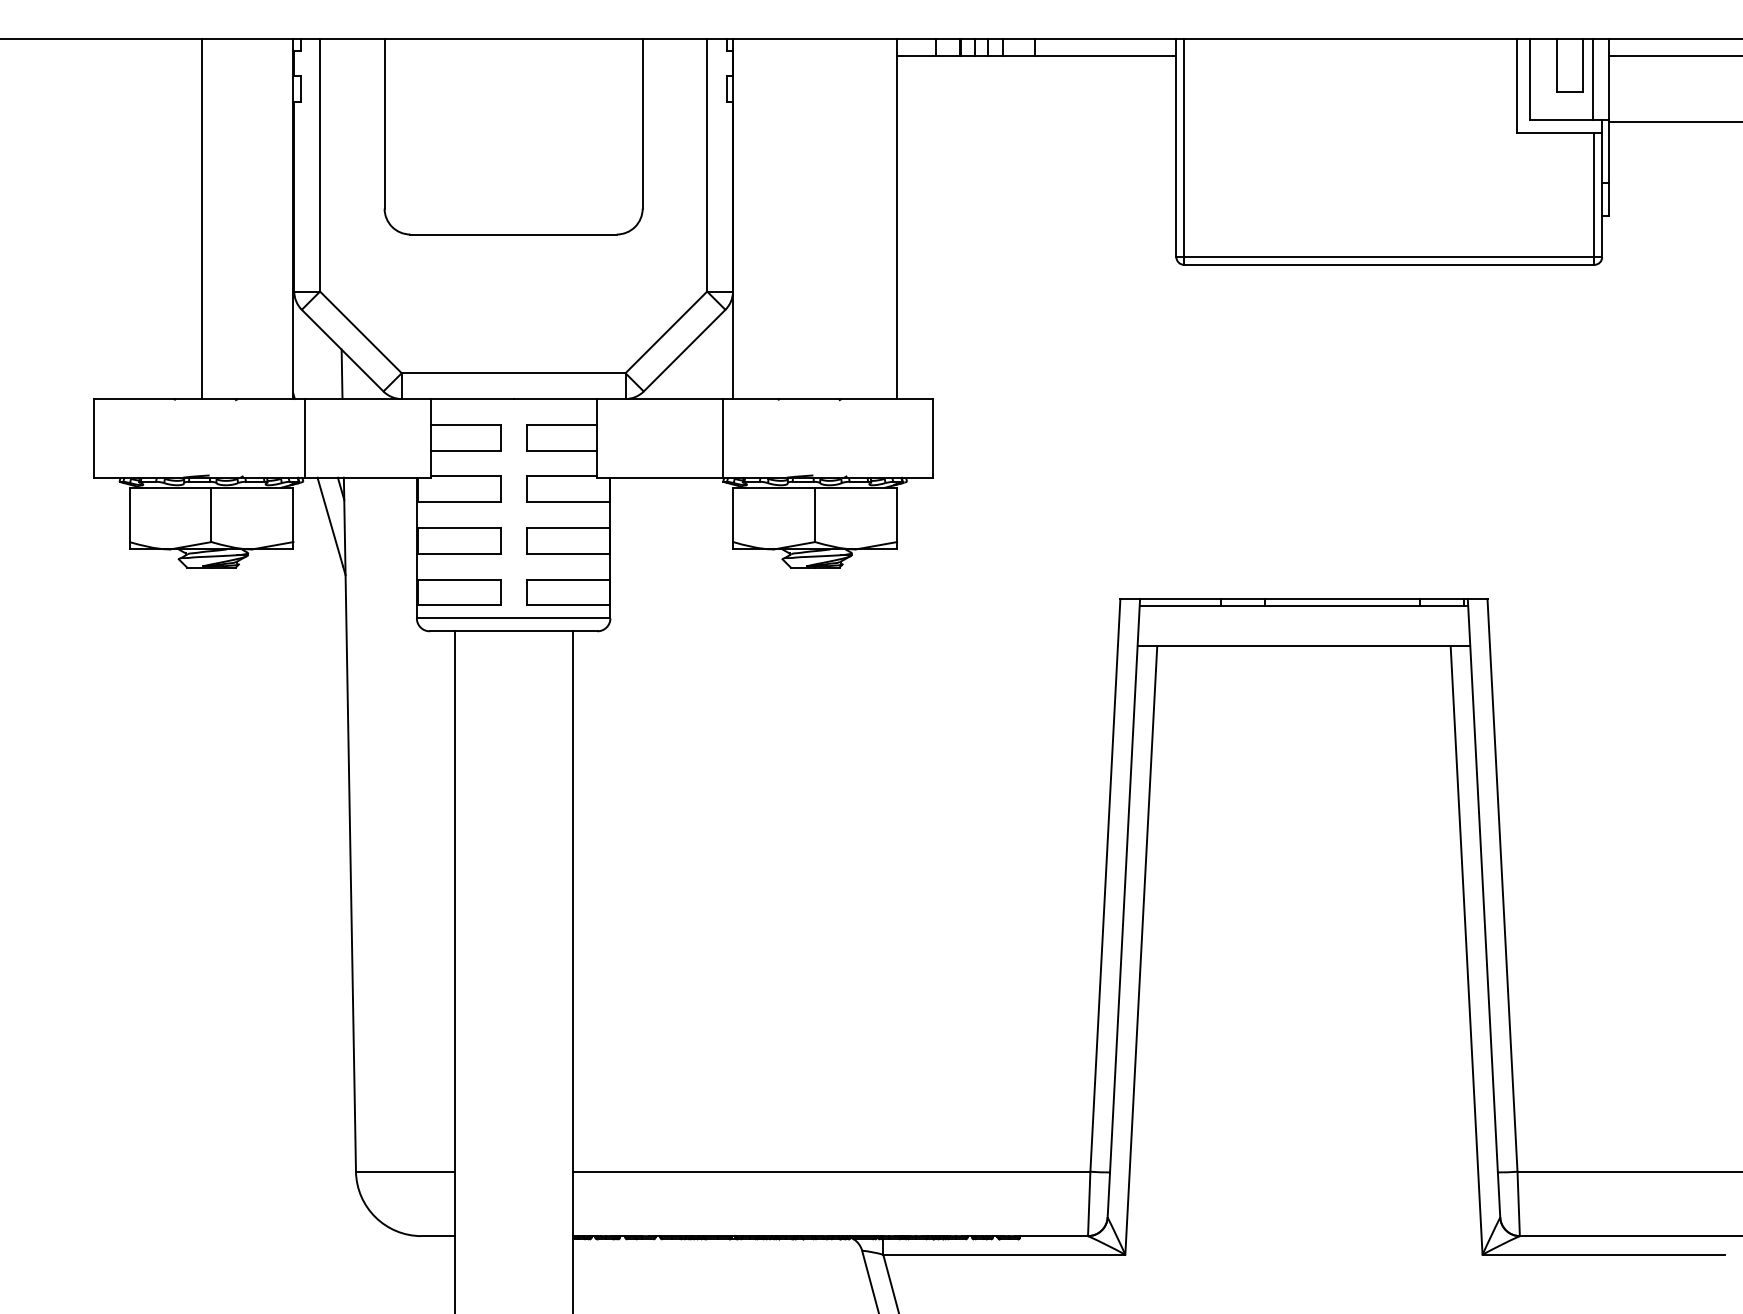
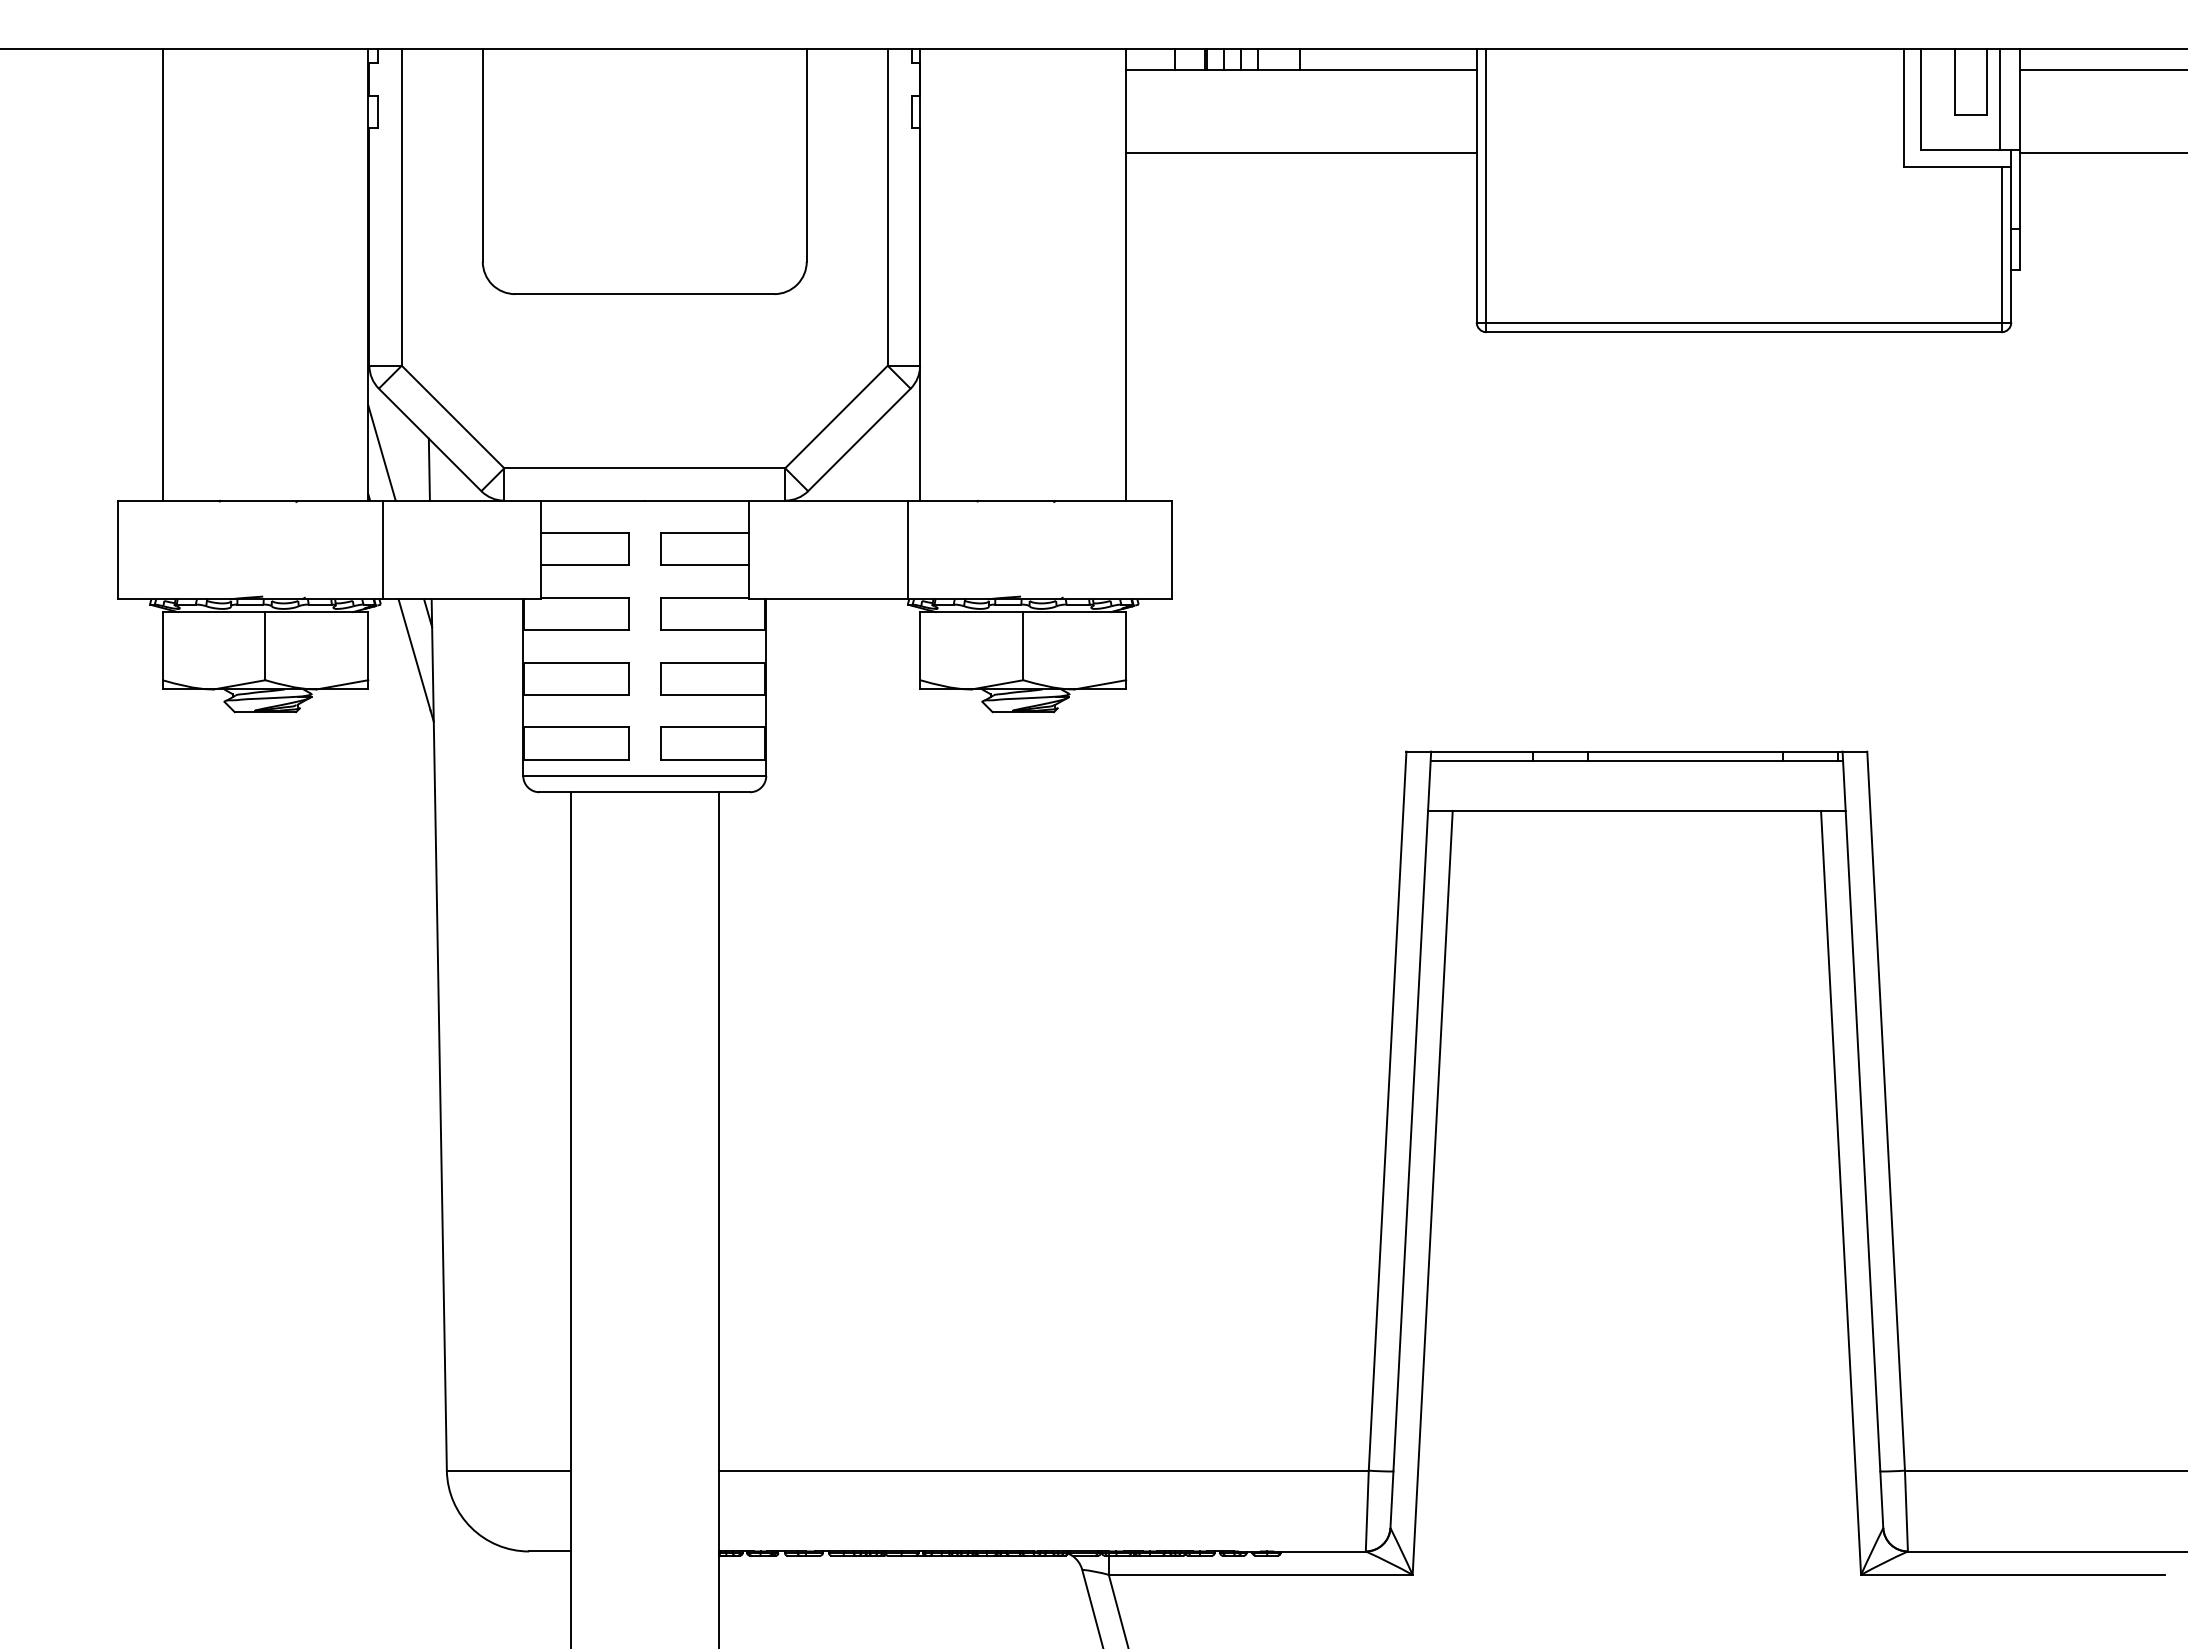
line: (1036, 121) -> (1301, 152), added
line: (201, 218) -> (162, 274), moved
line: (303, 360) -> (381, 452), added

